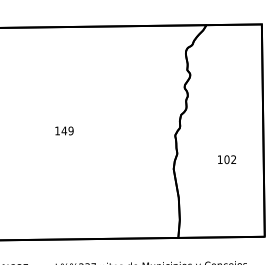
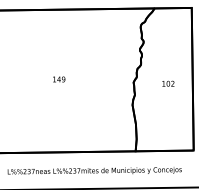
text: (227, 159) -> (168, 83), moved

